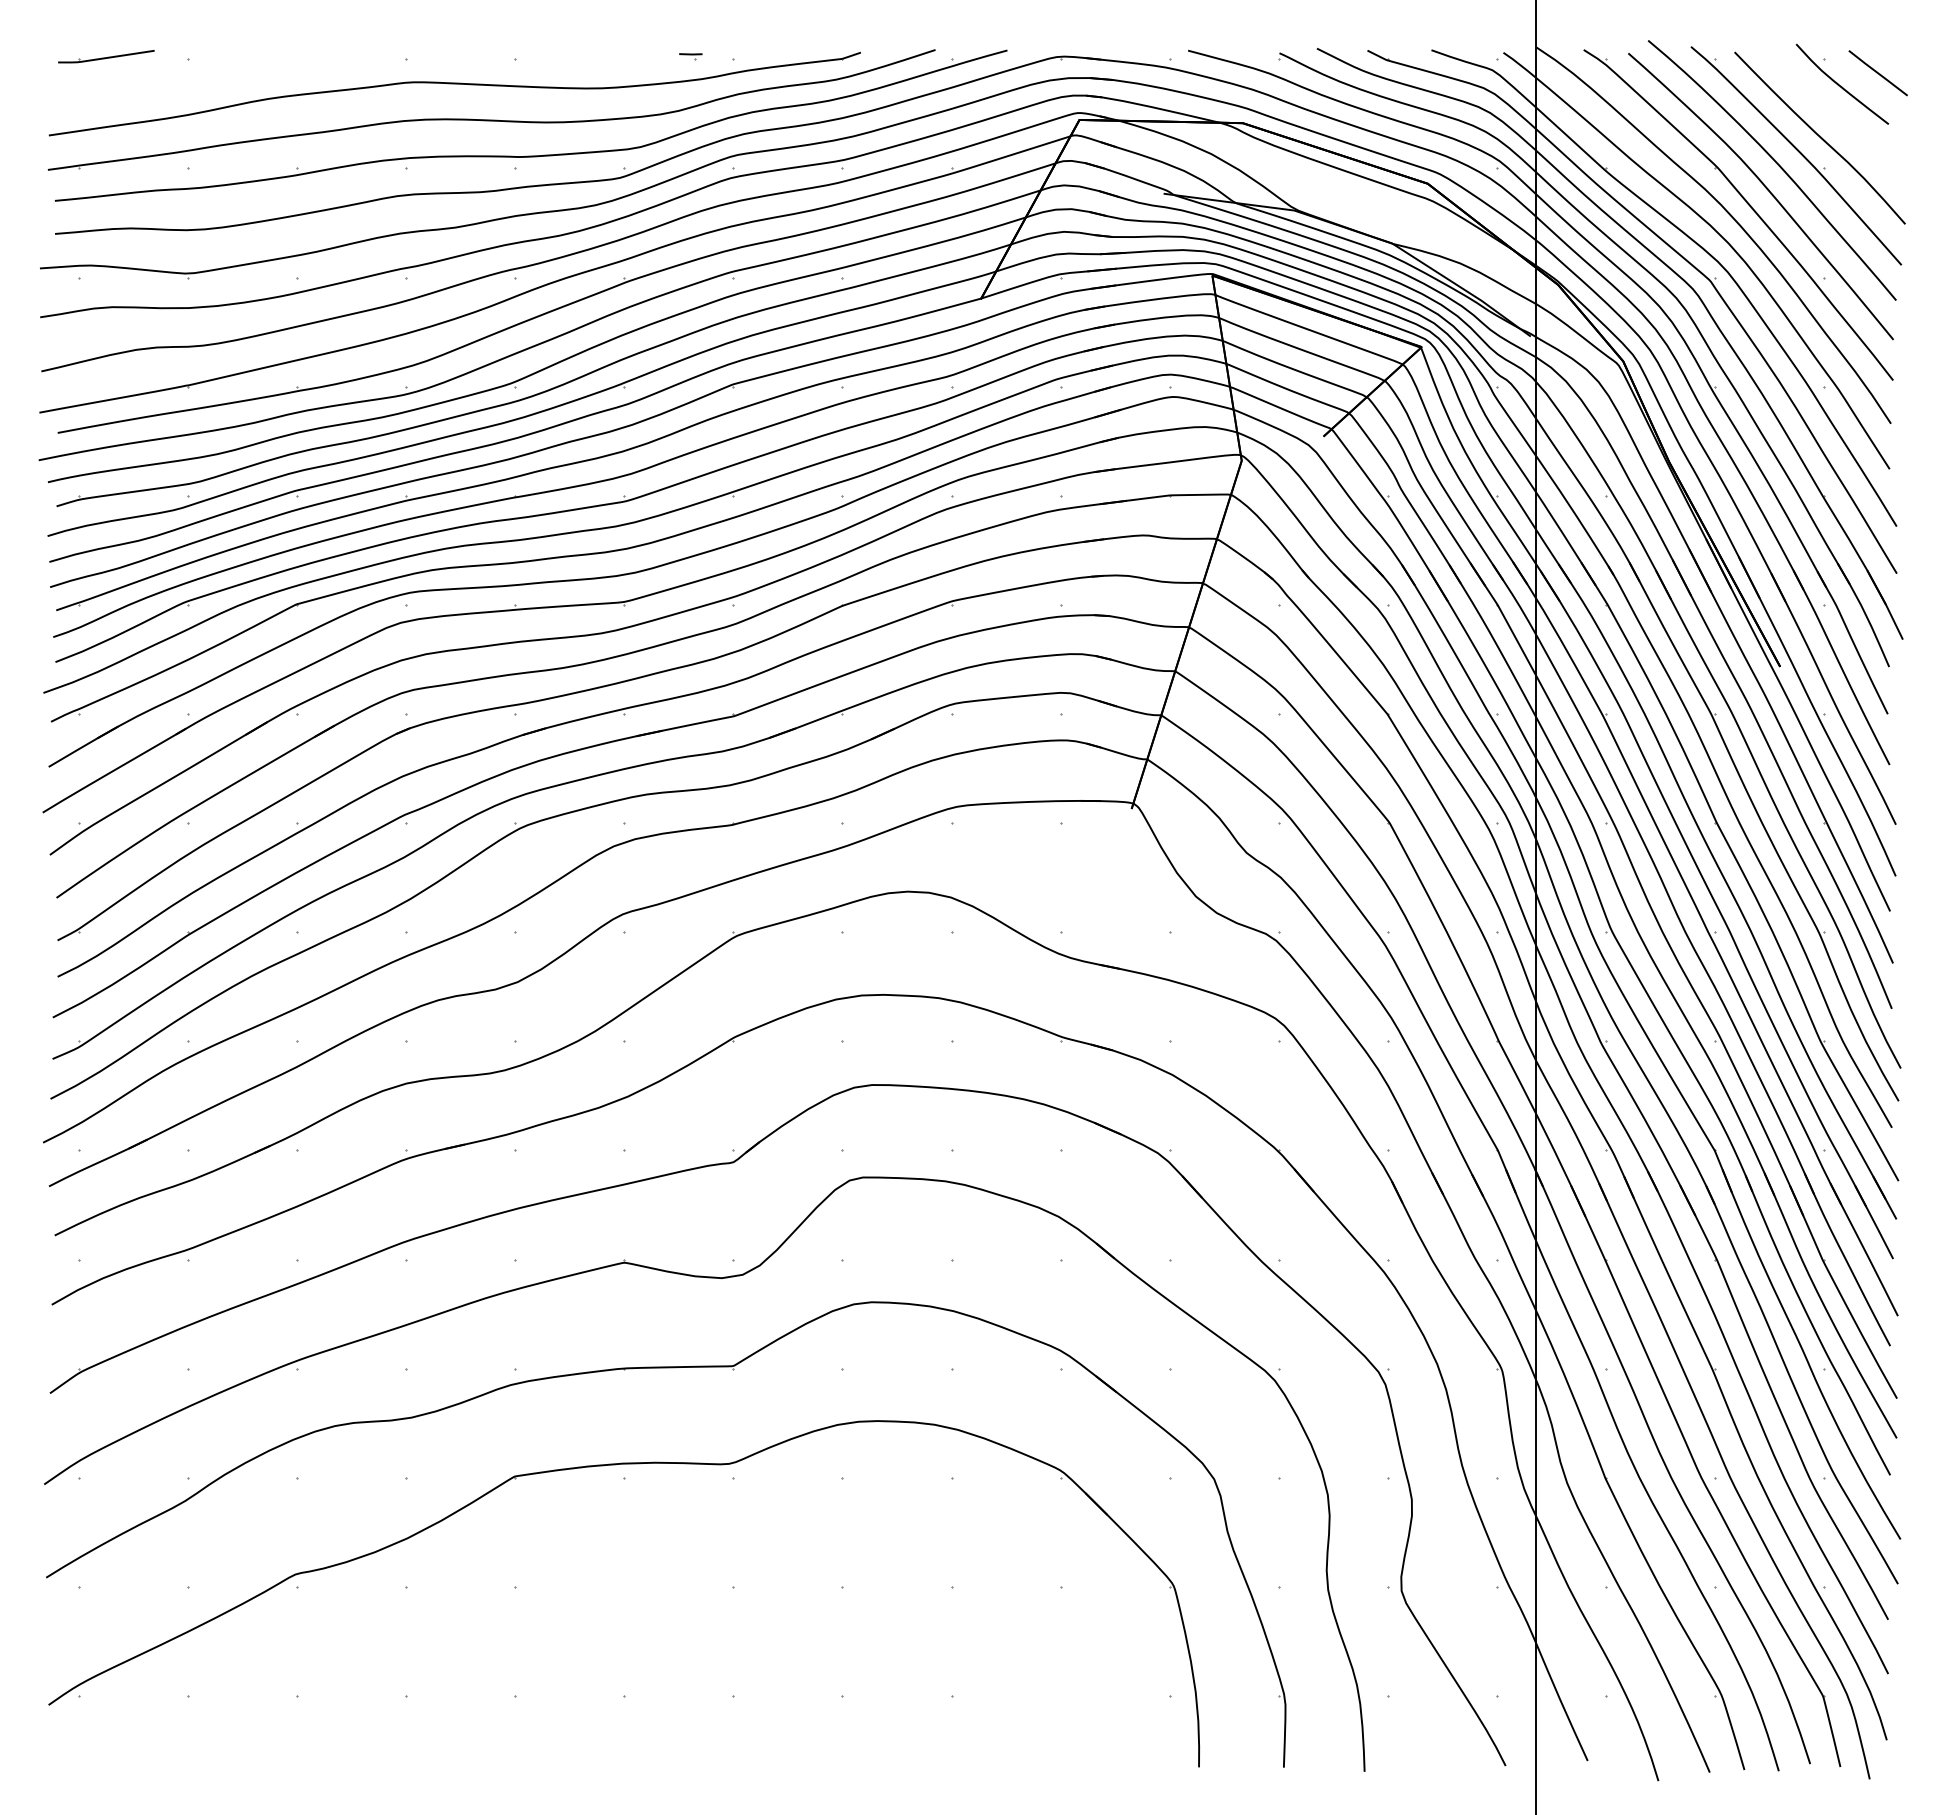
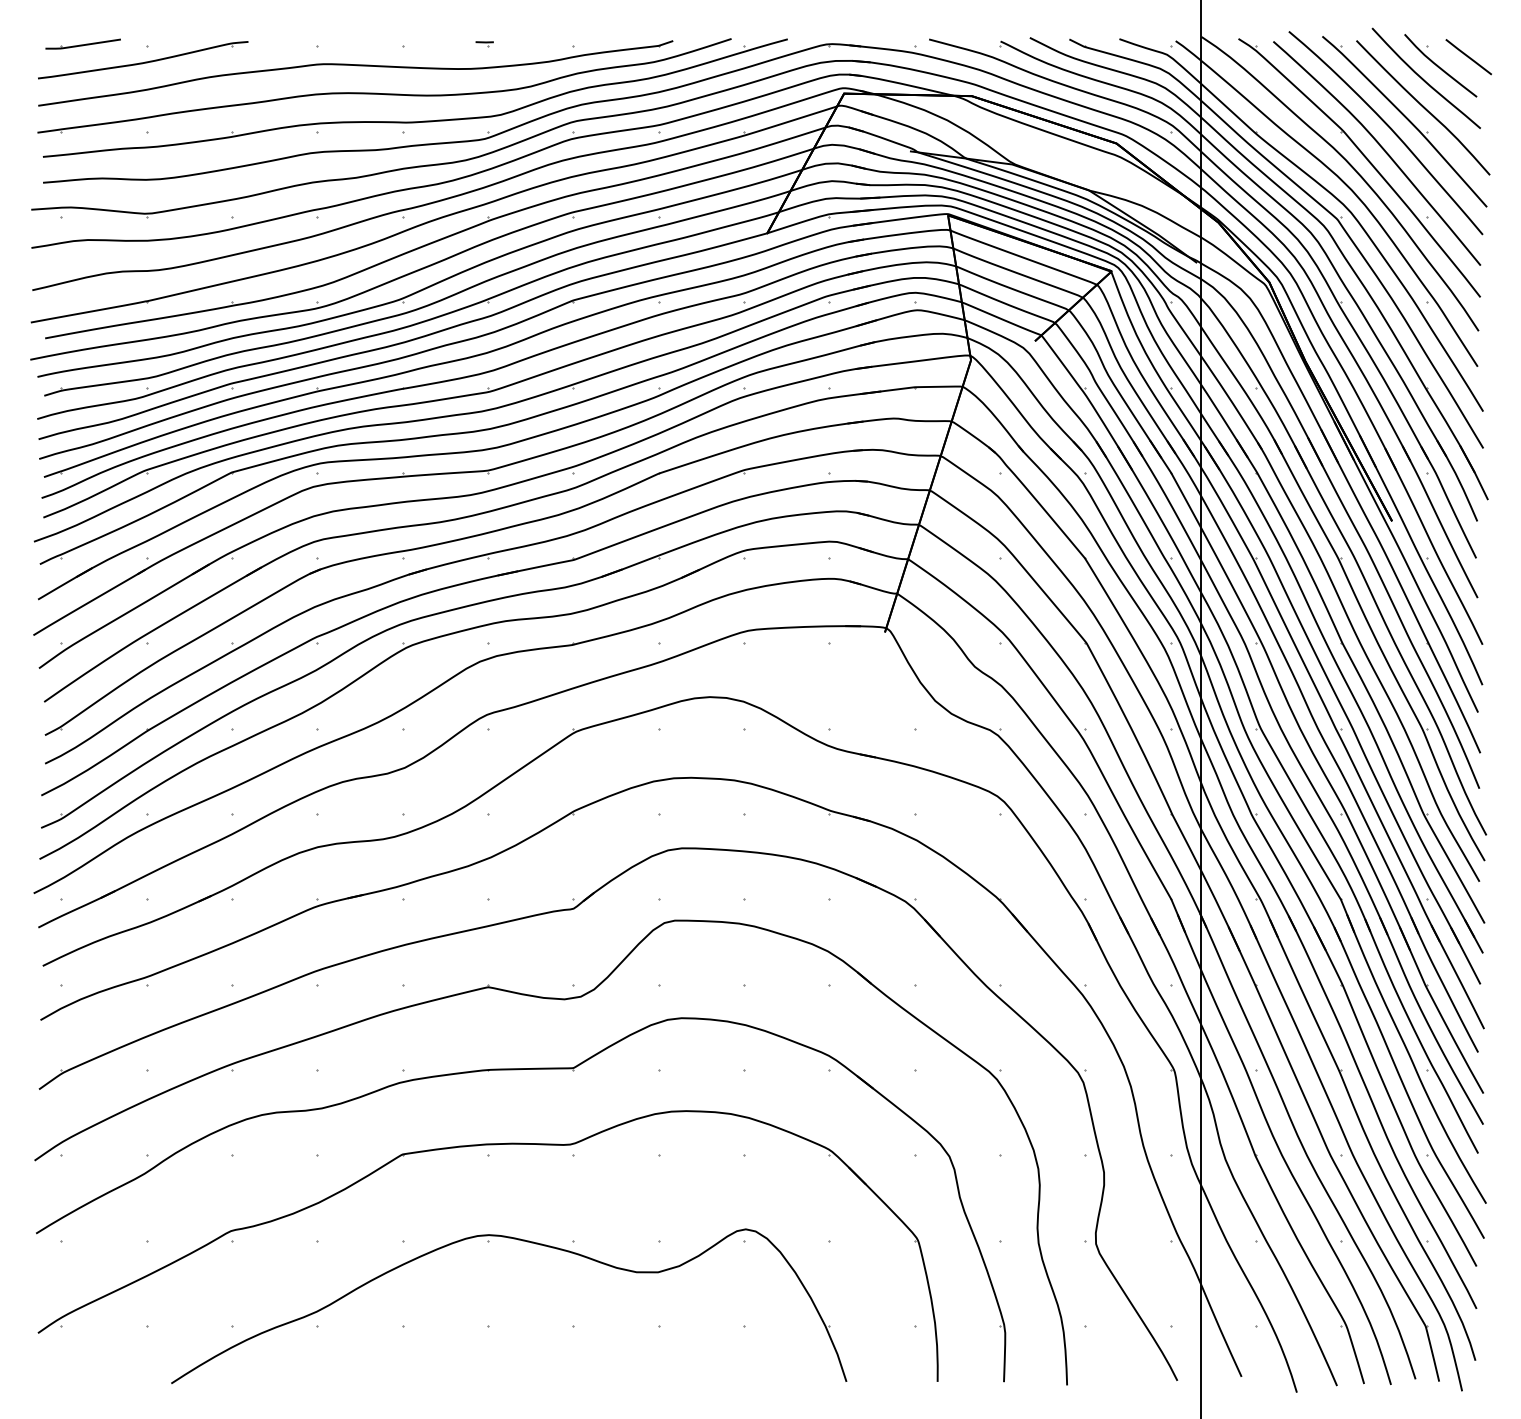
part: (690, 56) -> (484, 44), moved
part: (182, 77) -> (142, 60), added
curve: (1821, 102) -> (1424, 79), added
part: (668, 1587) -> (522, 1241), added

